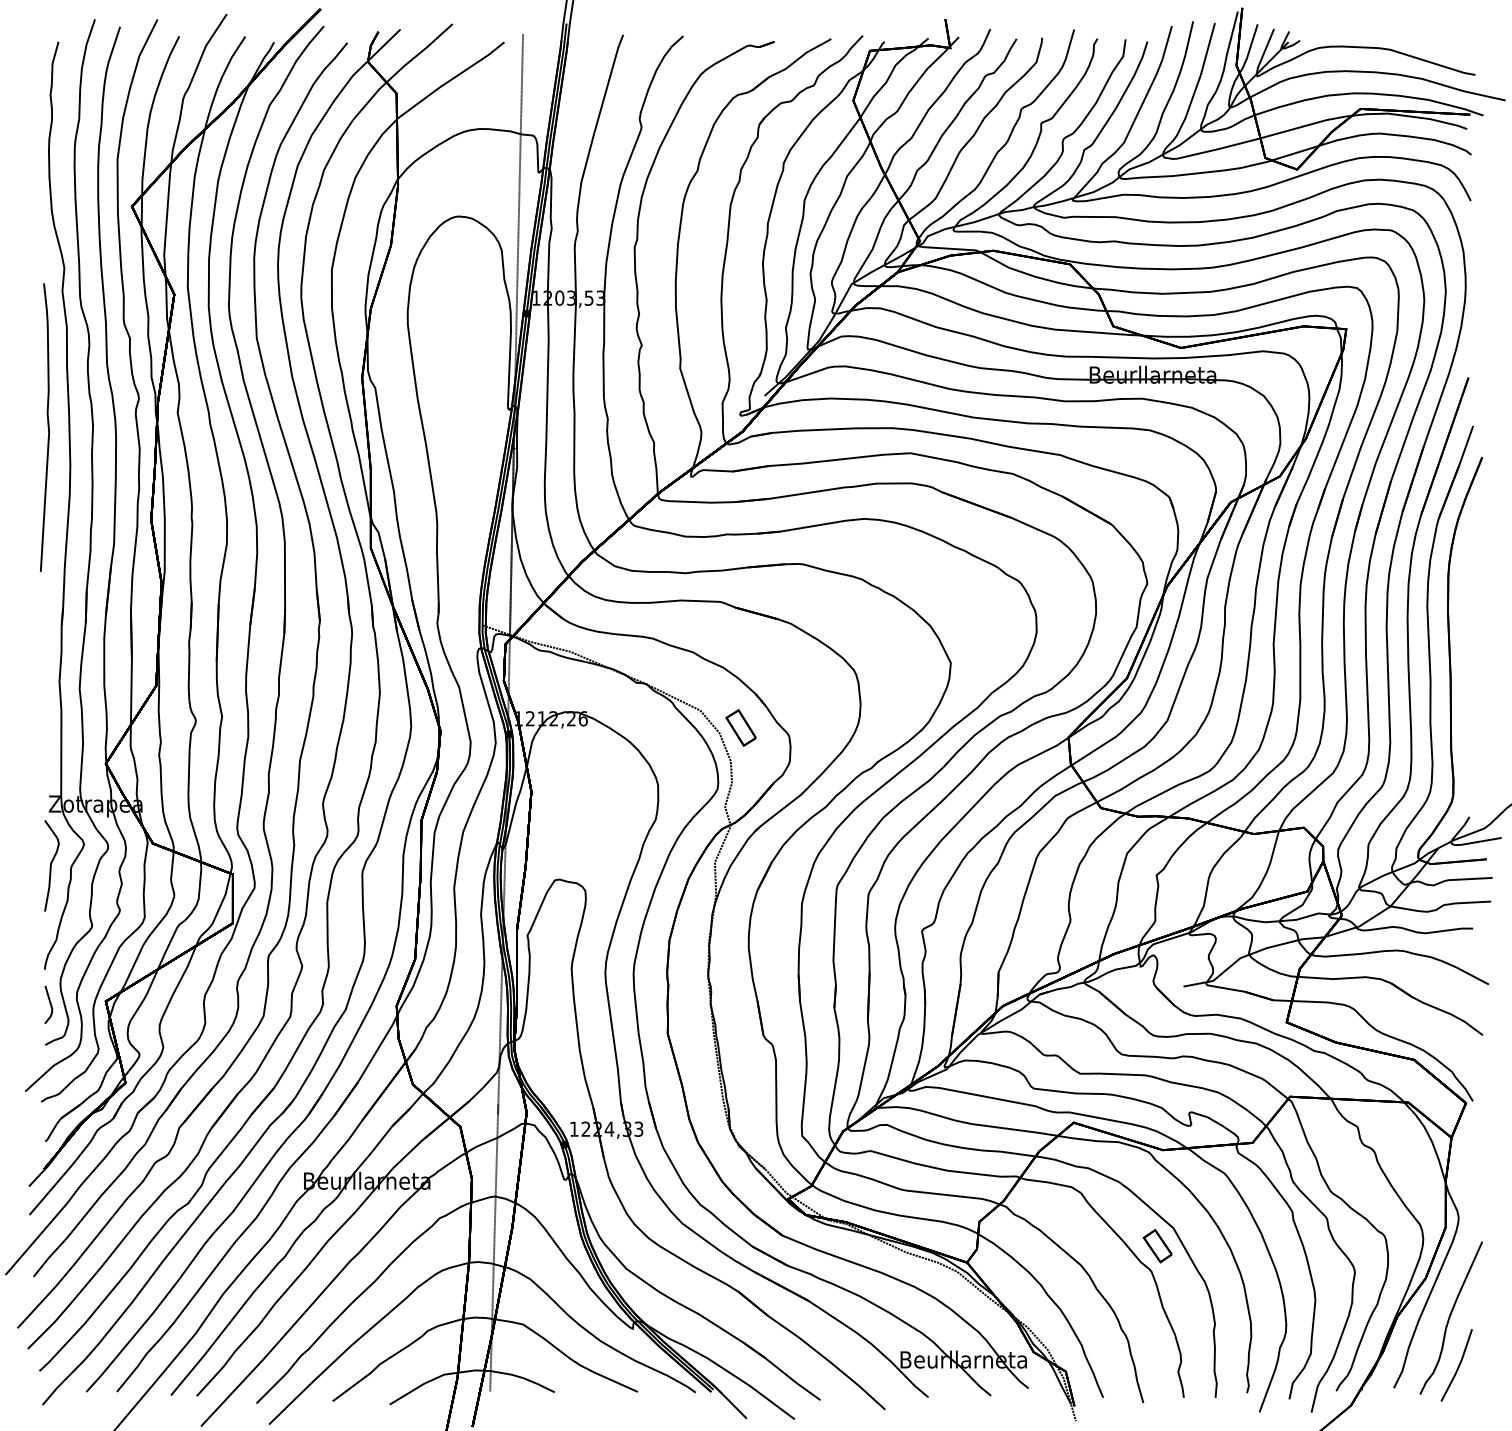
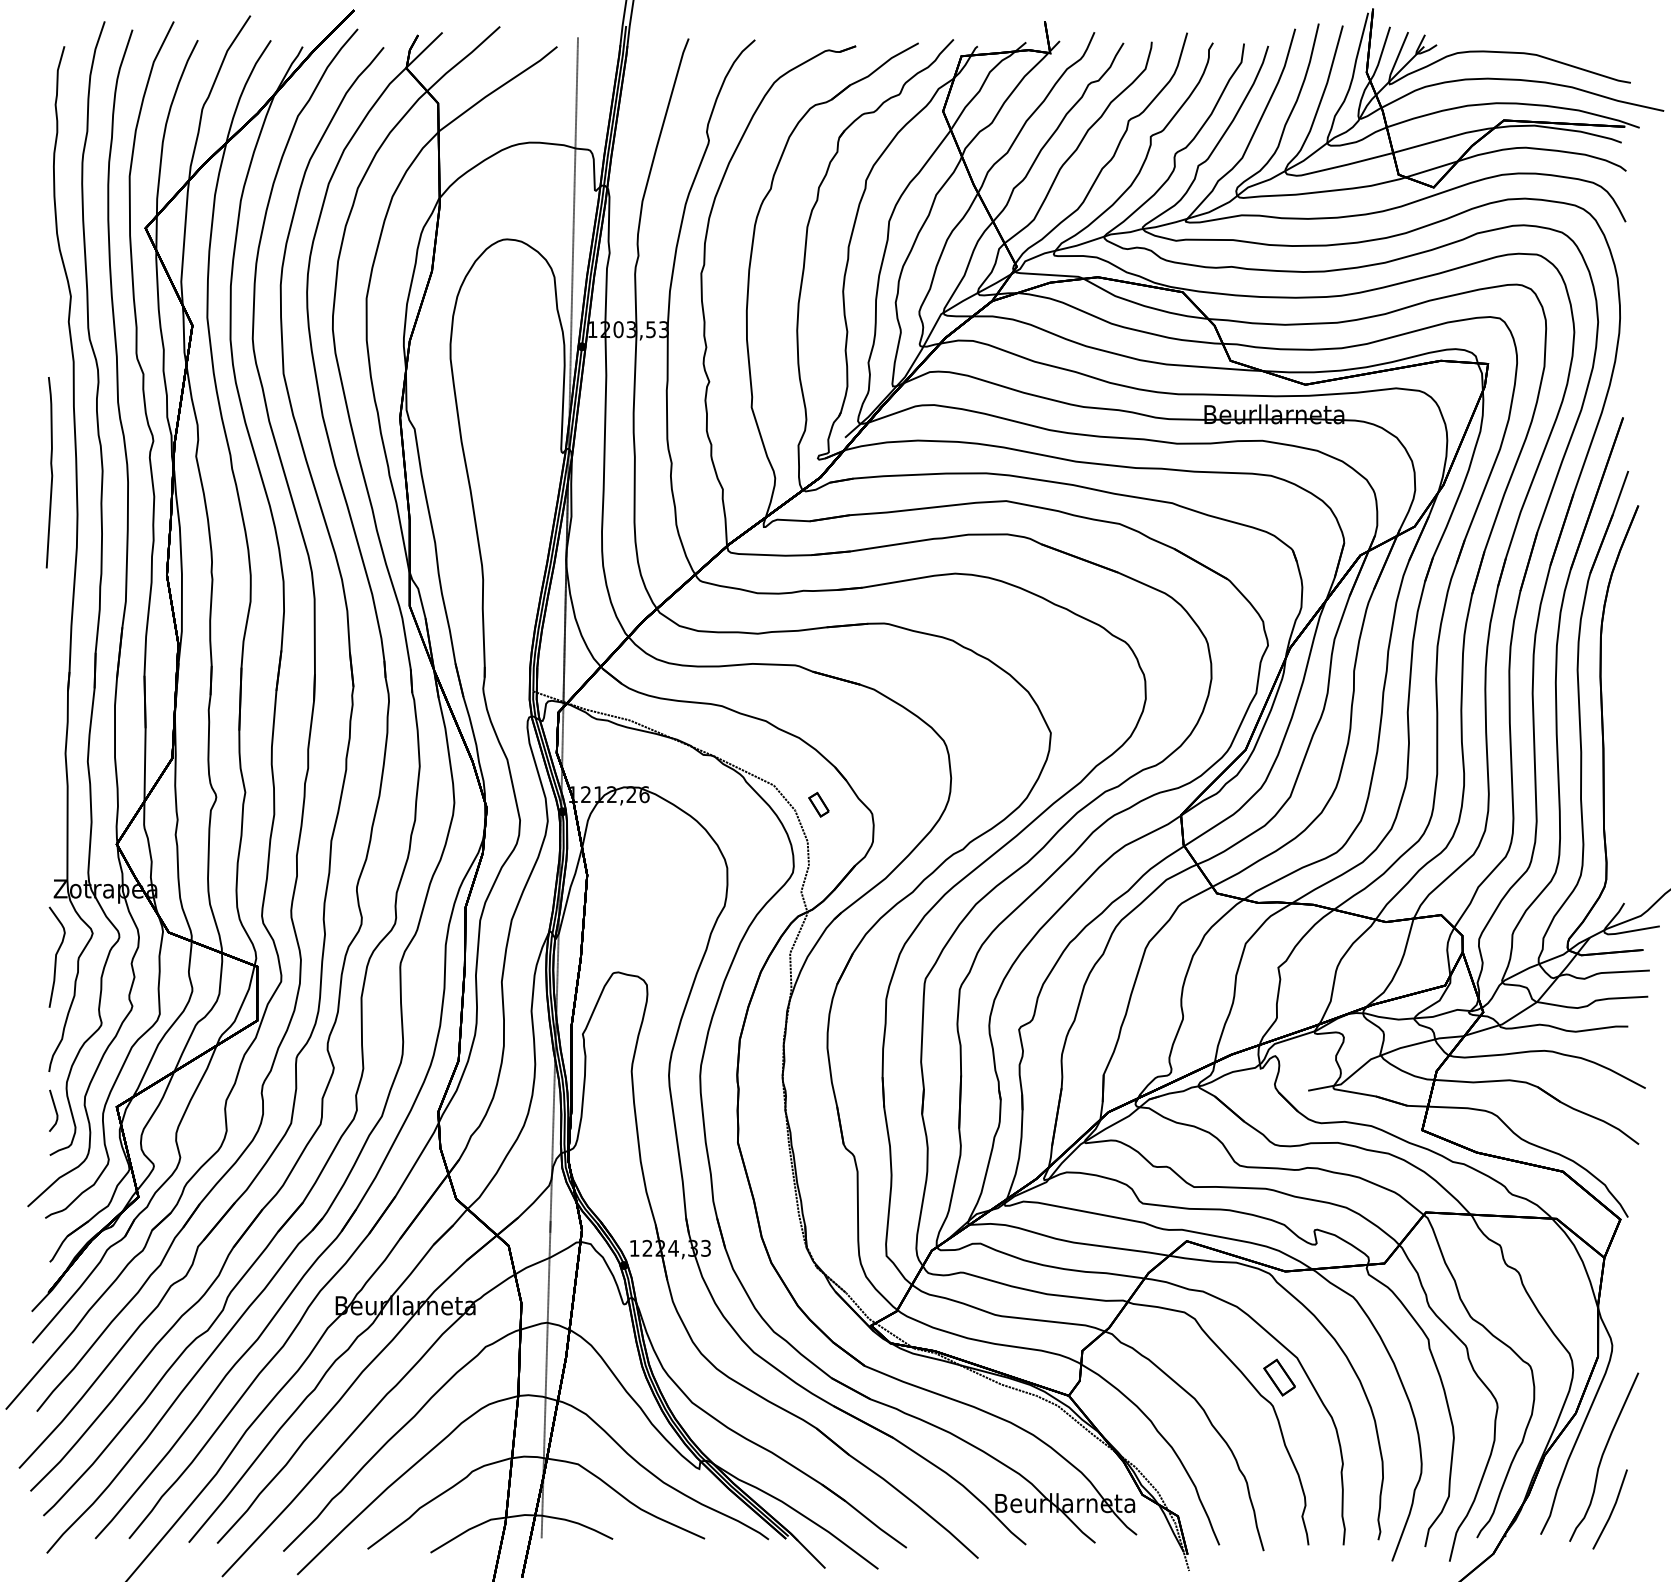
part: (44, 427) -> (48, 472), size x0.6
part: (740, 727) -> (818, 804), size x0.6

